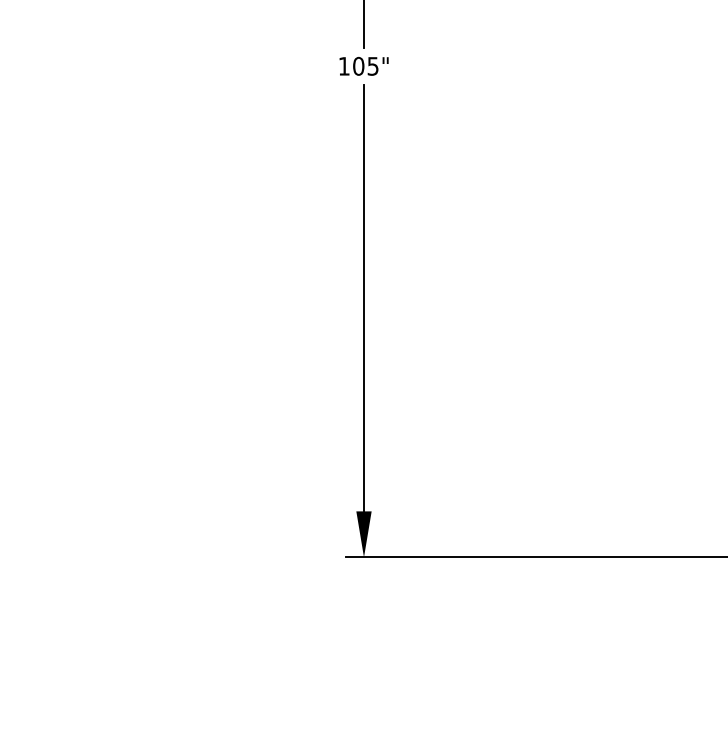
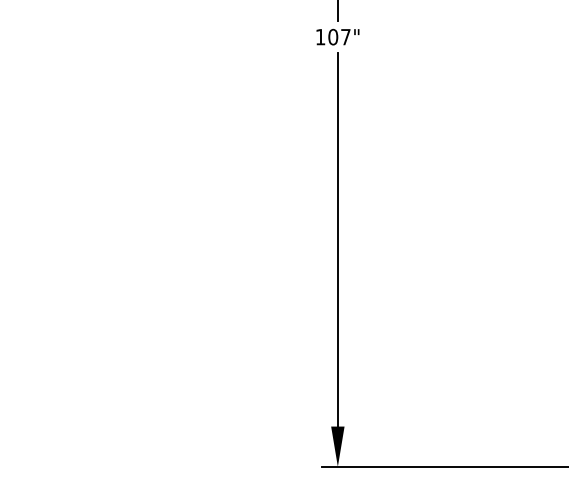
text: (372, 66) -> (345, 37), 105" -> 107"

